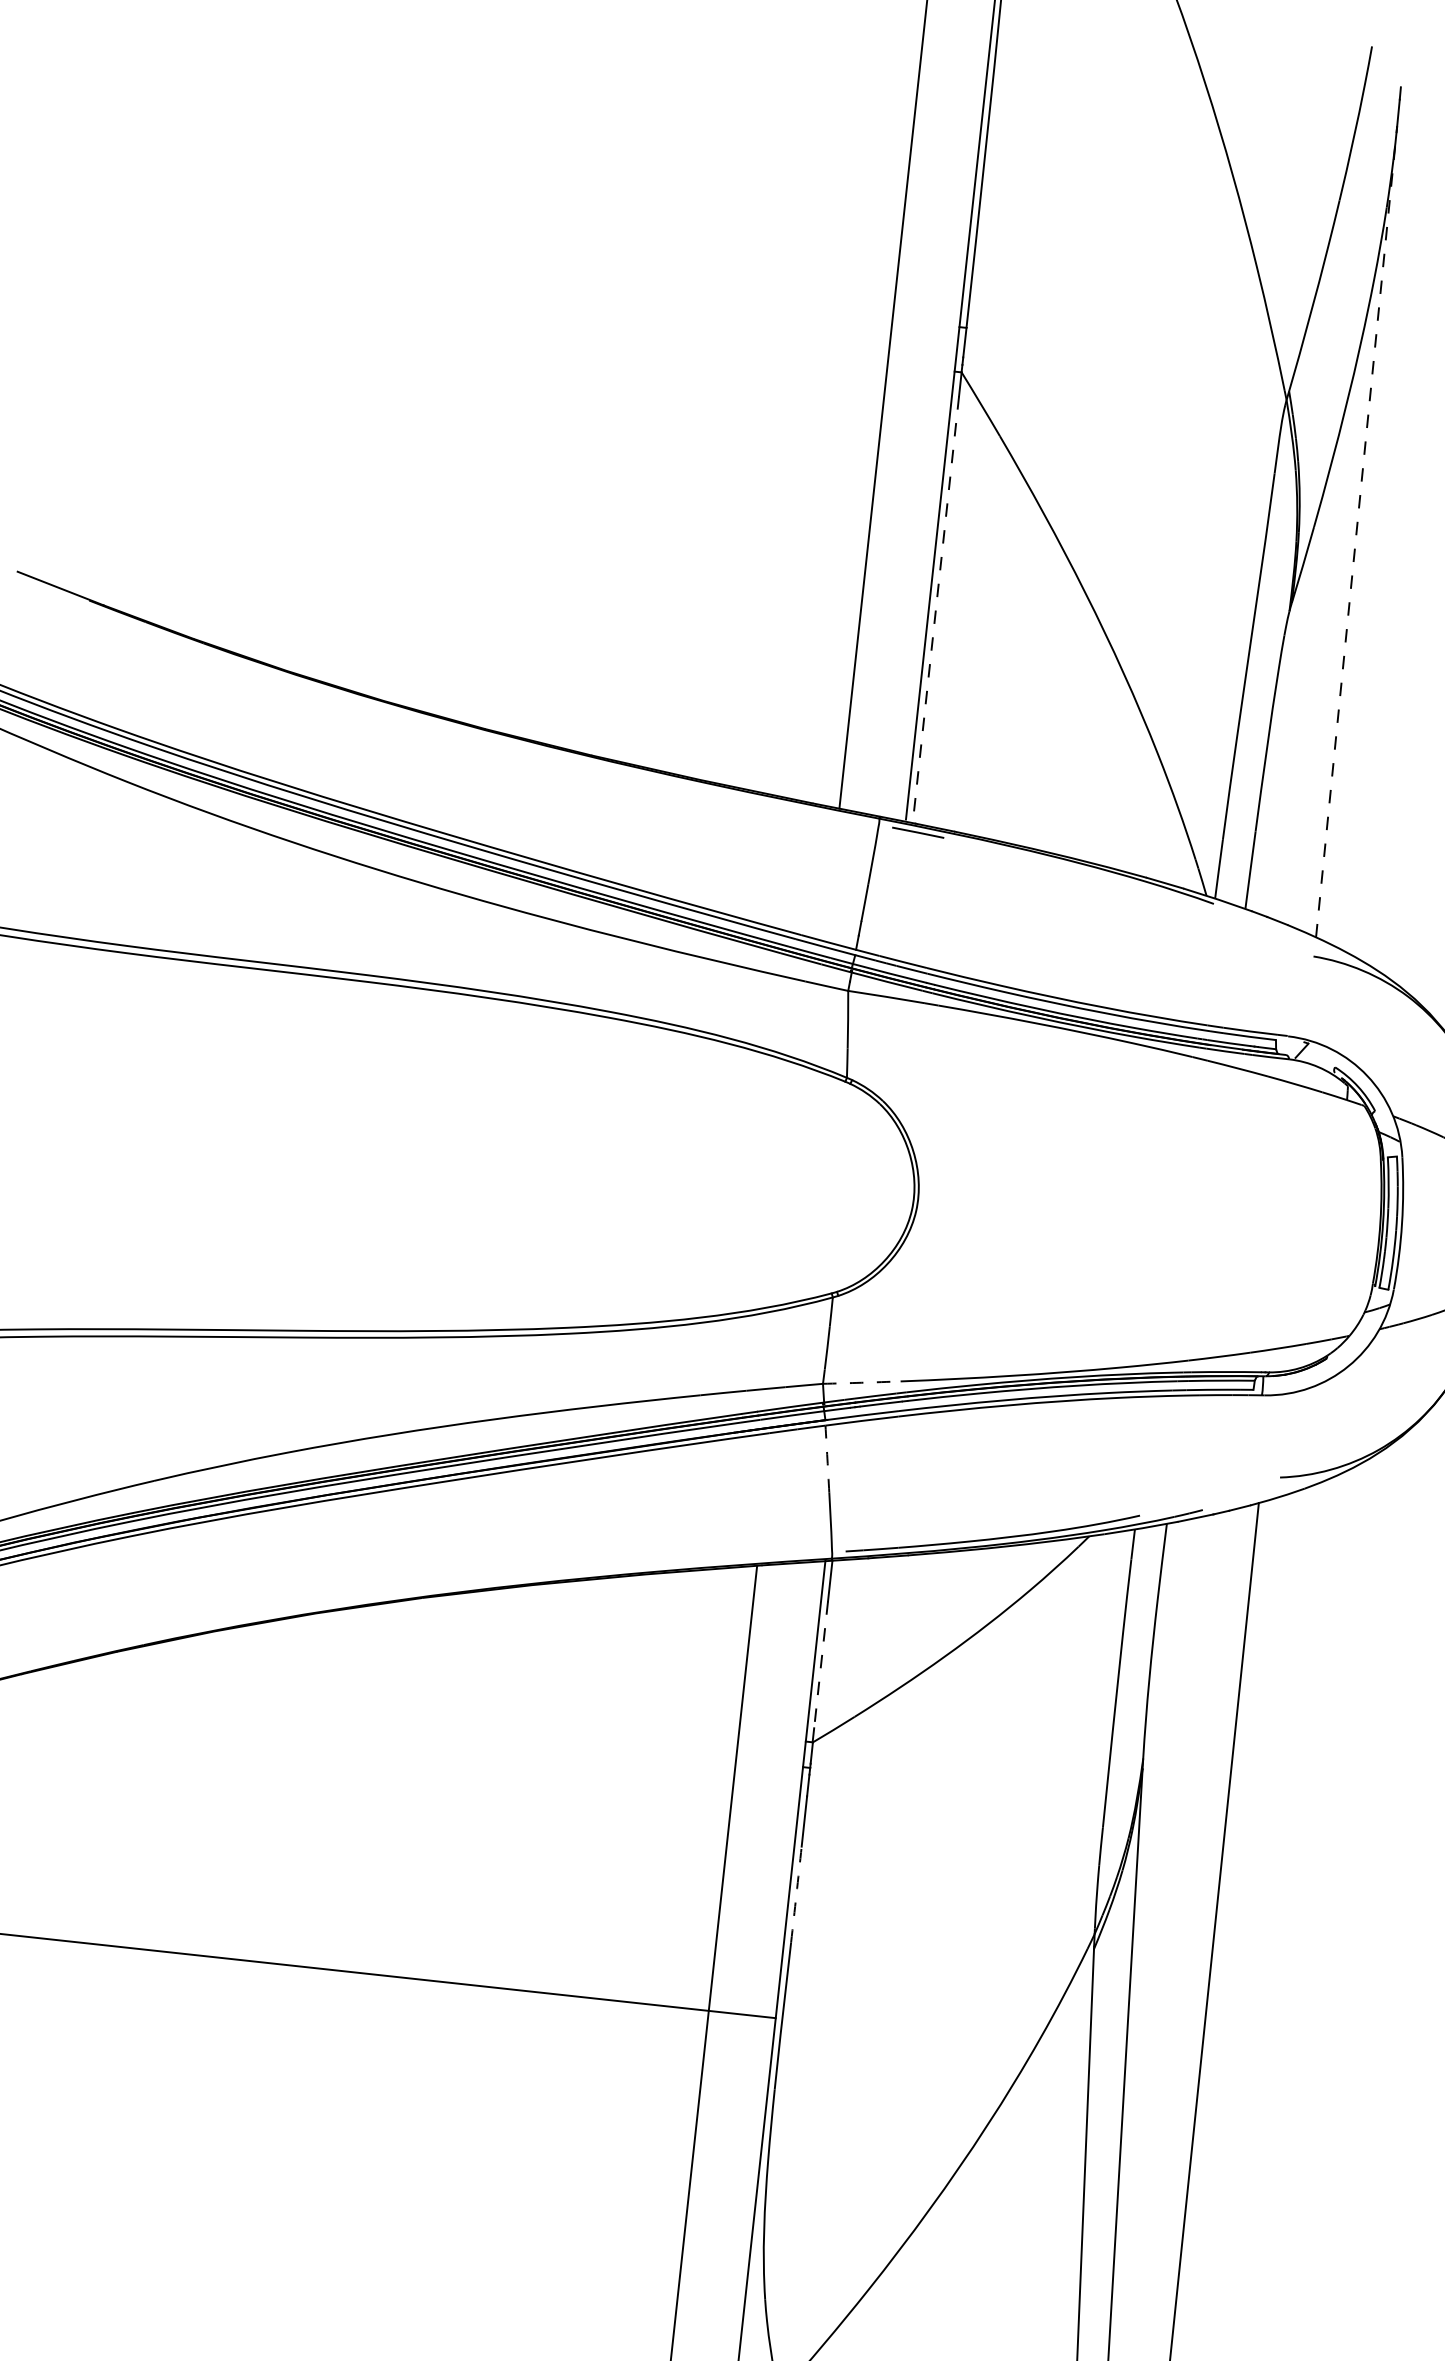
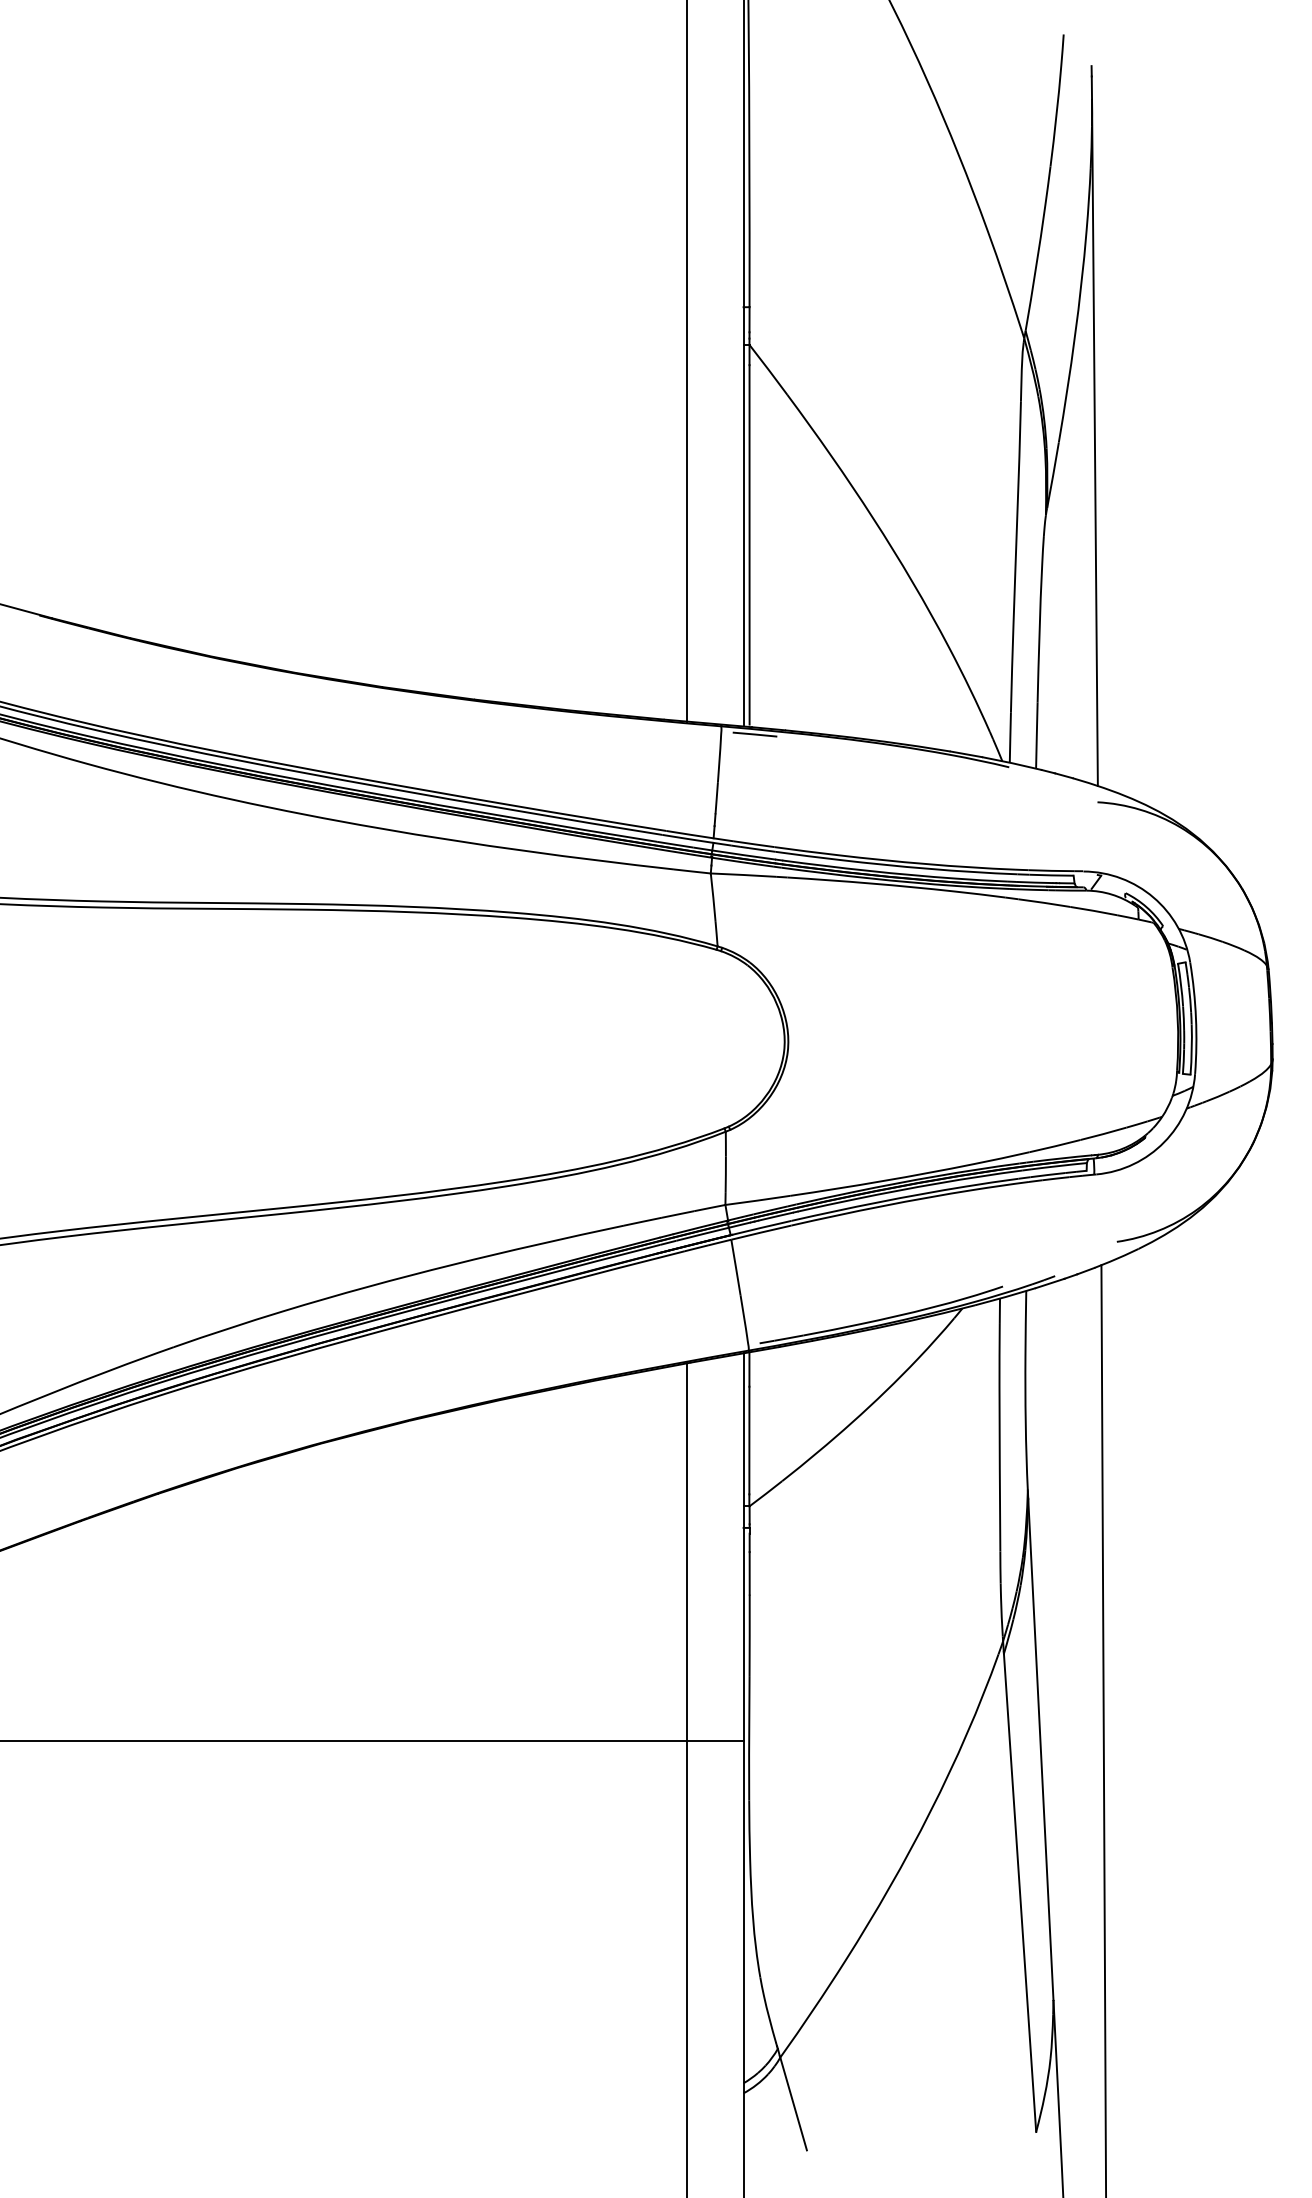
line: (1356, 531) -> (1094, 442), dashed -> solid
line: (936, 607) -> (749, 544), dashed -> solid
arc: (861, 1382) -> (757, 1200), dashed -> solid
arc: (826, 1458) -> (735, 1267), dashed -> solid
line: (821, 1664) -> (749, 1440), dashed -> solid
arc: (796, 1894) -> (749, 1635), dashed -> solid

